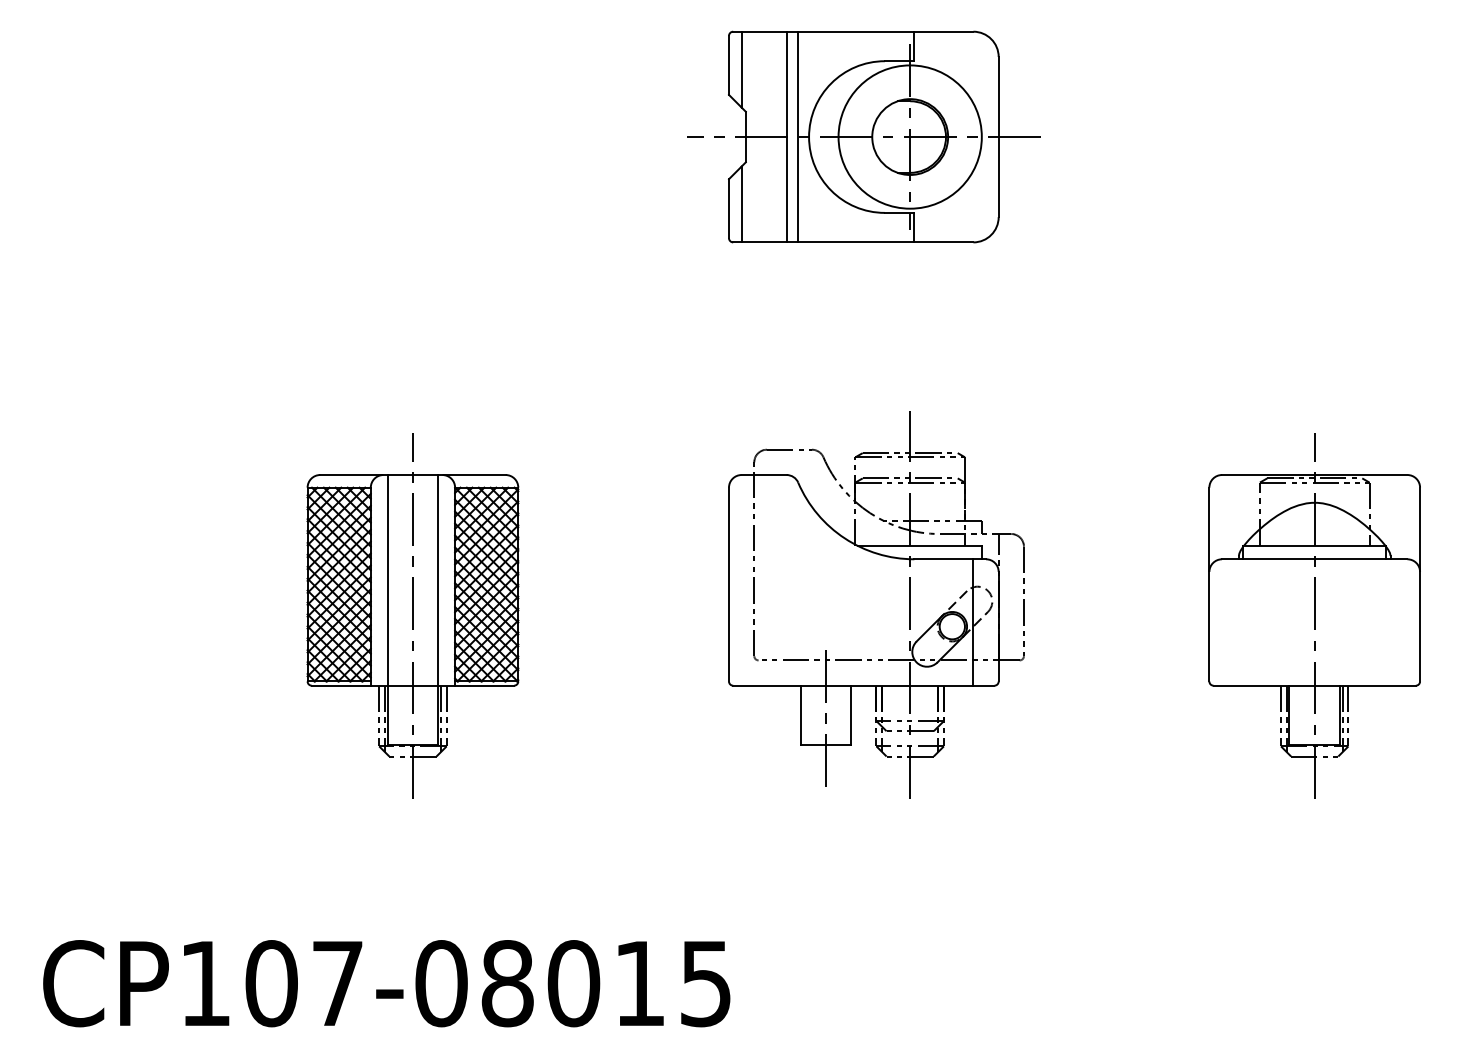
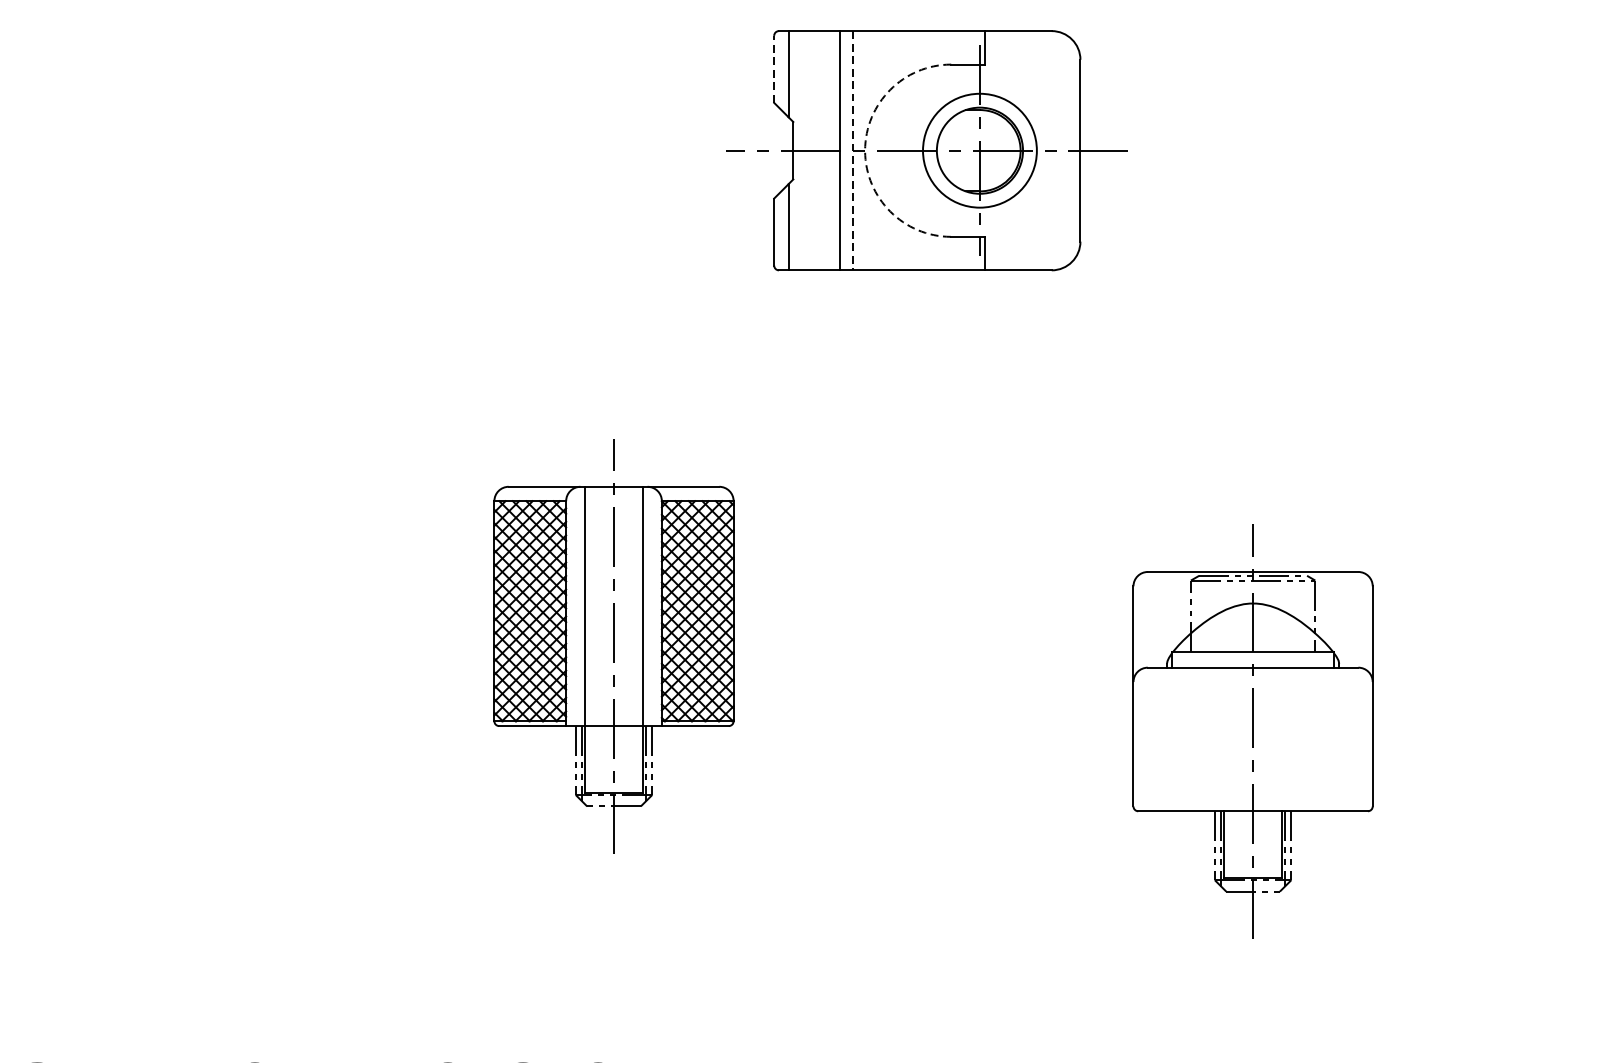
line: (729, 64) -> (774, 68), solid -> dashed
circle: (909, 136) -> (979, 150), size x0.7
line: (798, 137) -> (853, 151), solid -> dashed
arc: (809, 137) -> (865, 151), solid -> dashed
part: (876, 604) -> (941, 681), removed
part: (412, 615) -> (613, 646), moved
part: (1314, 615) -> (1252, 731), moved

